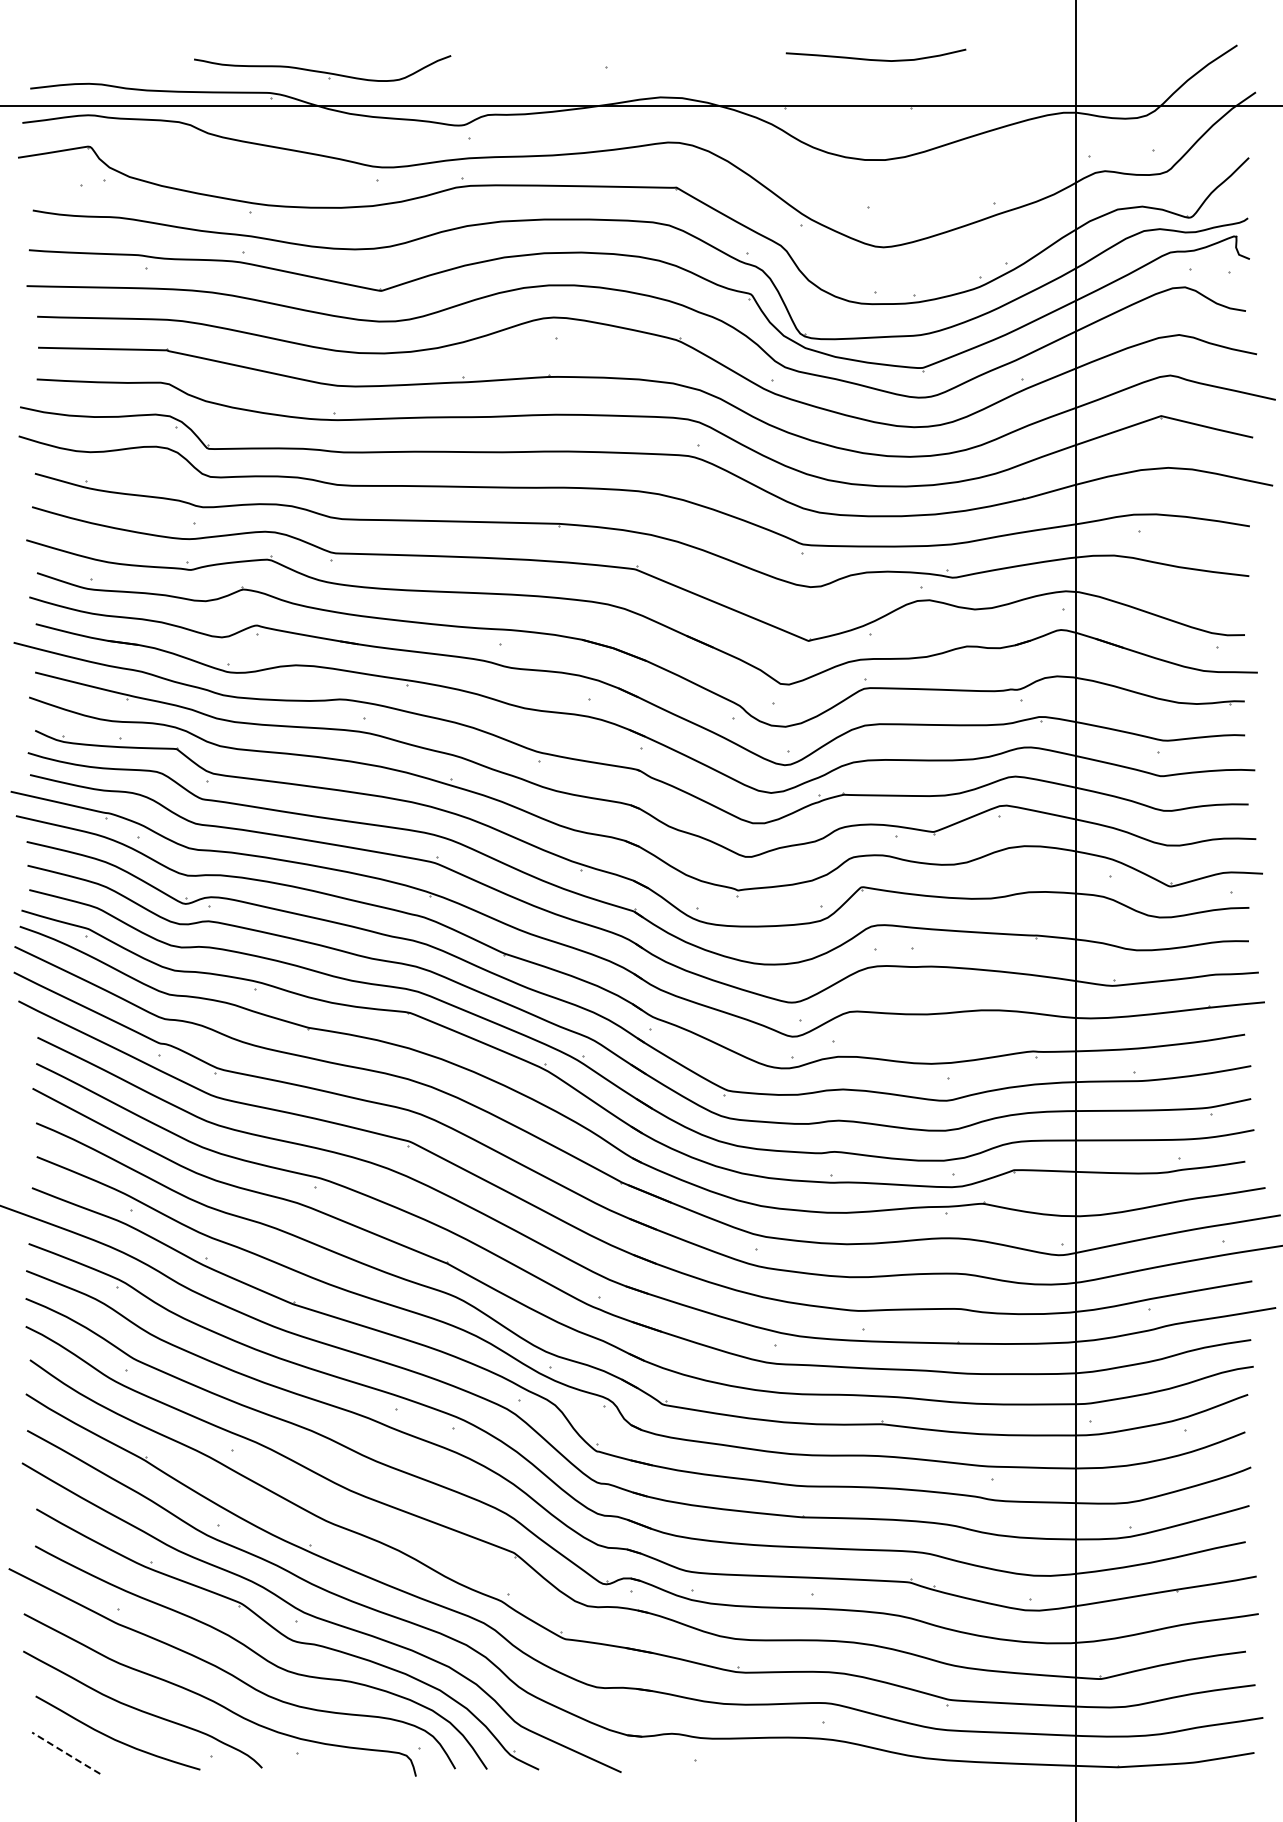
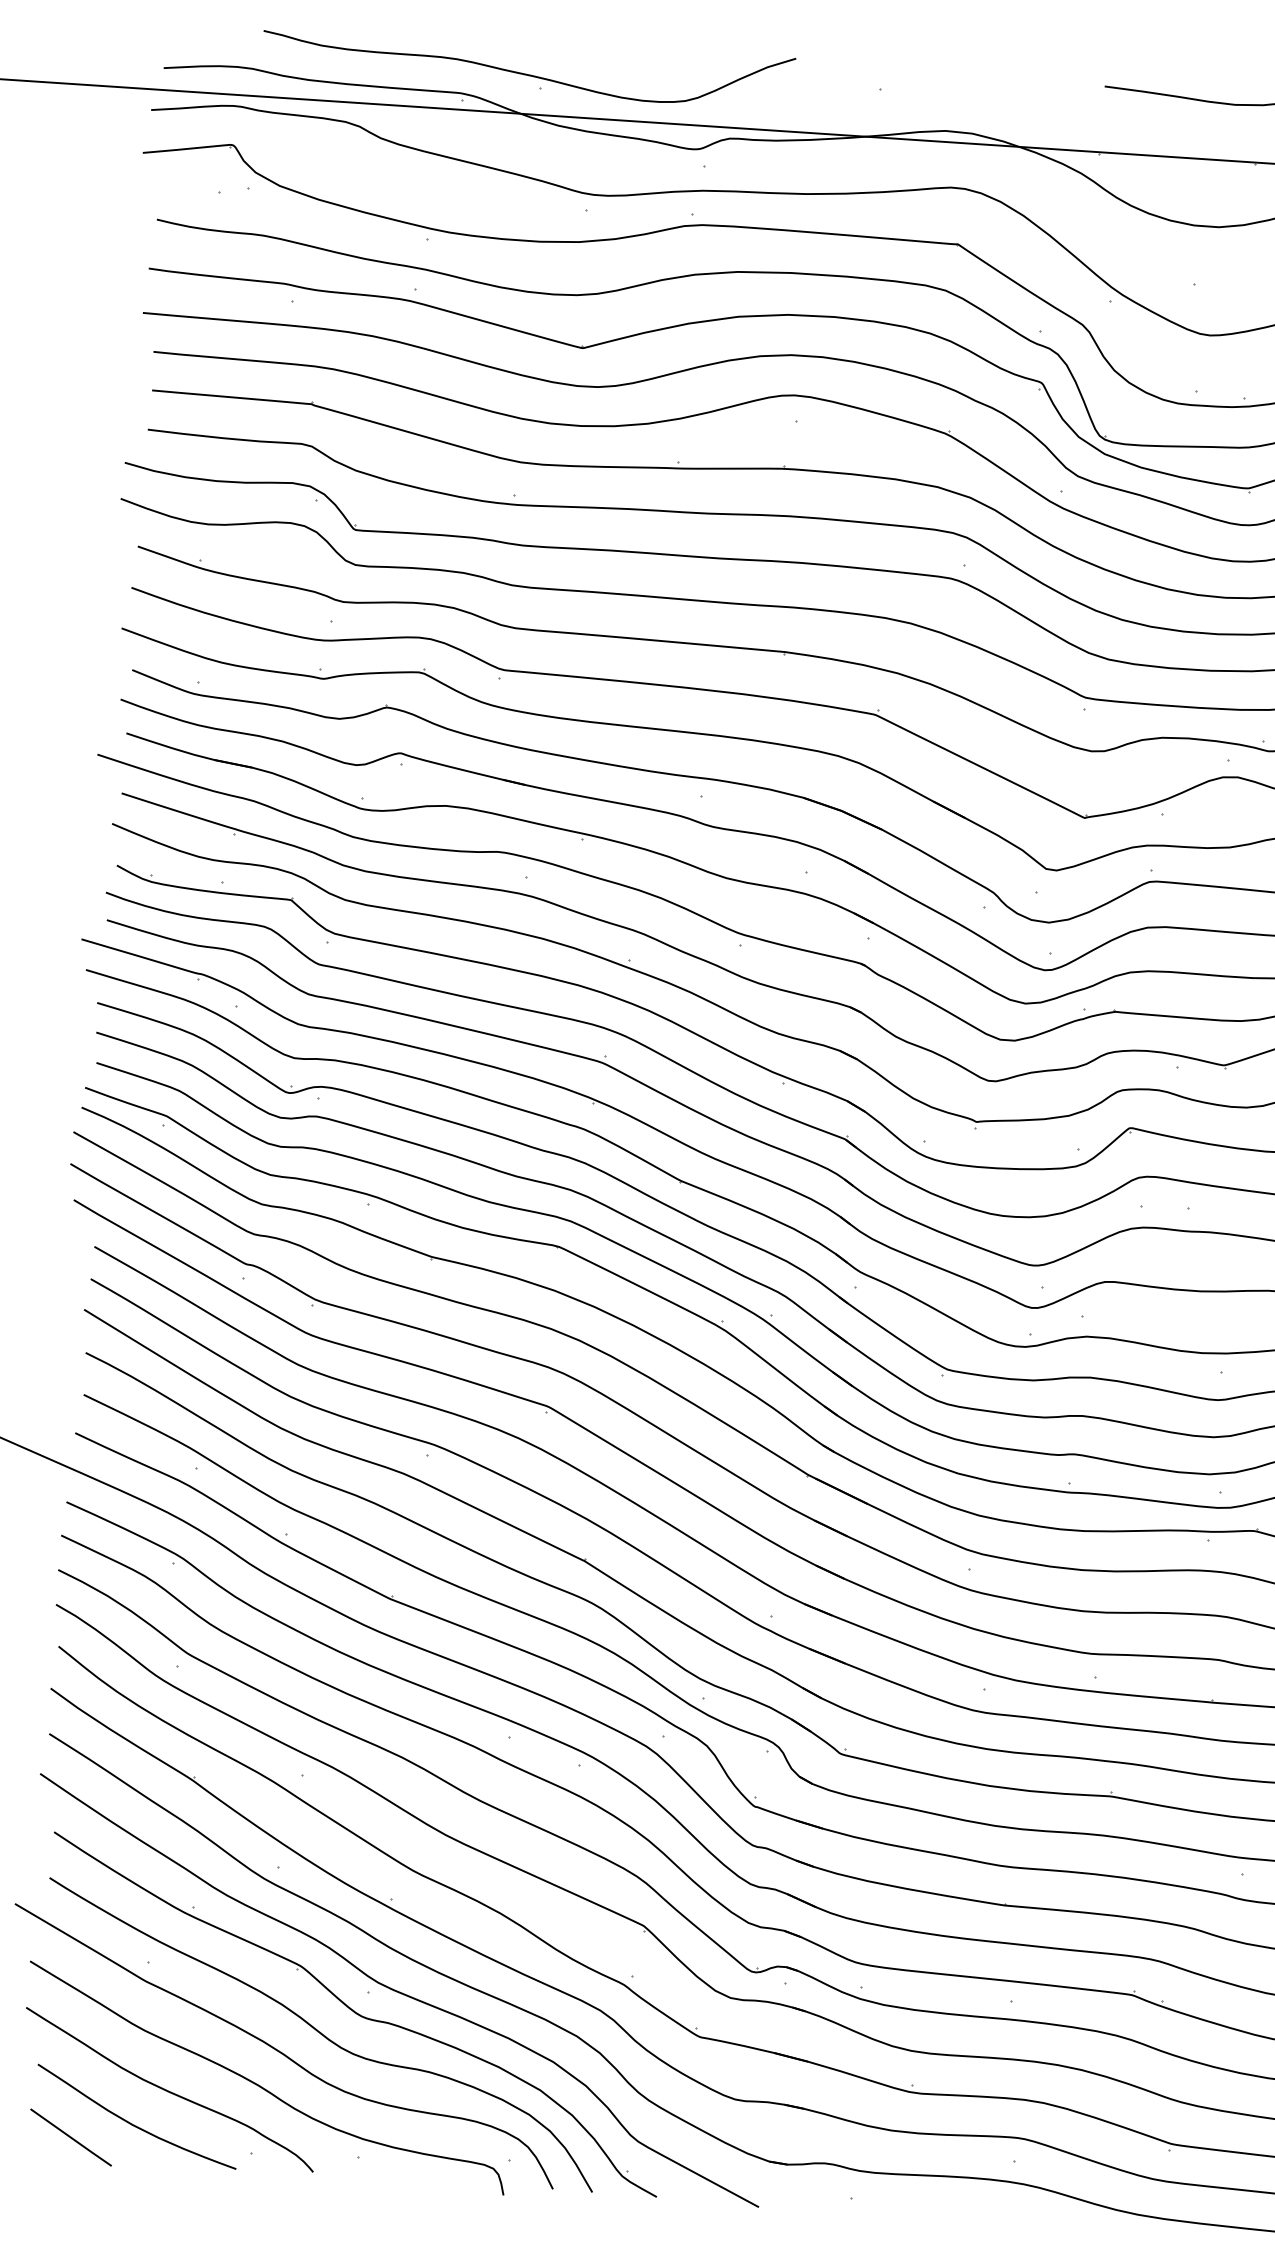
part: (322, 68) -> (528, 67), size x1.67
line: (66, 1753) -> (71, 2137), dashed -> solid

